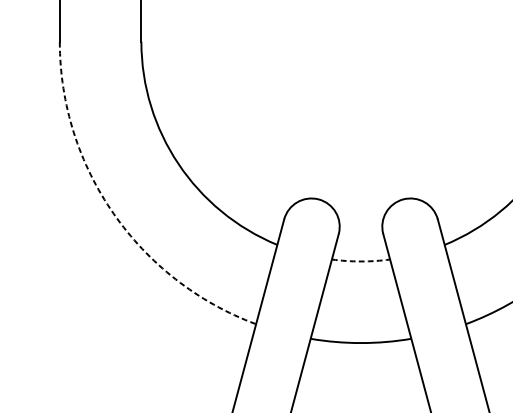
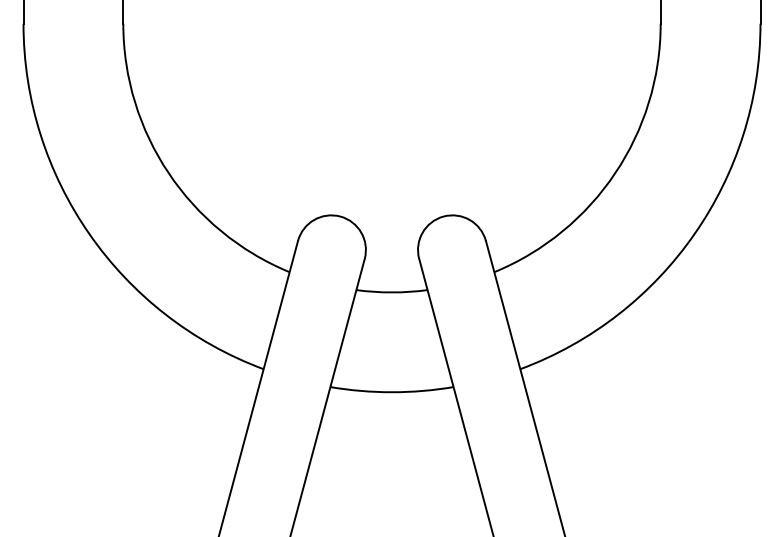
arc: (113, 214) -> (89, 234), dashed -> solid
arc: (361, 261) -> (392, 292), dashed -> solid

